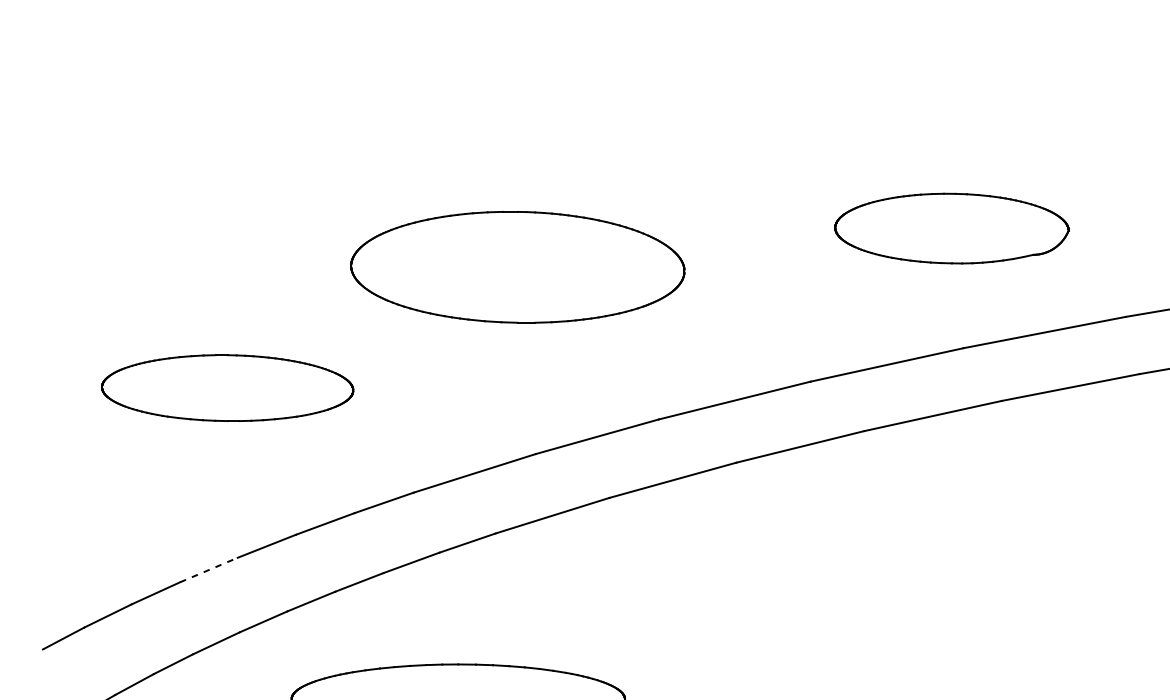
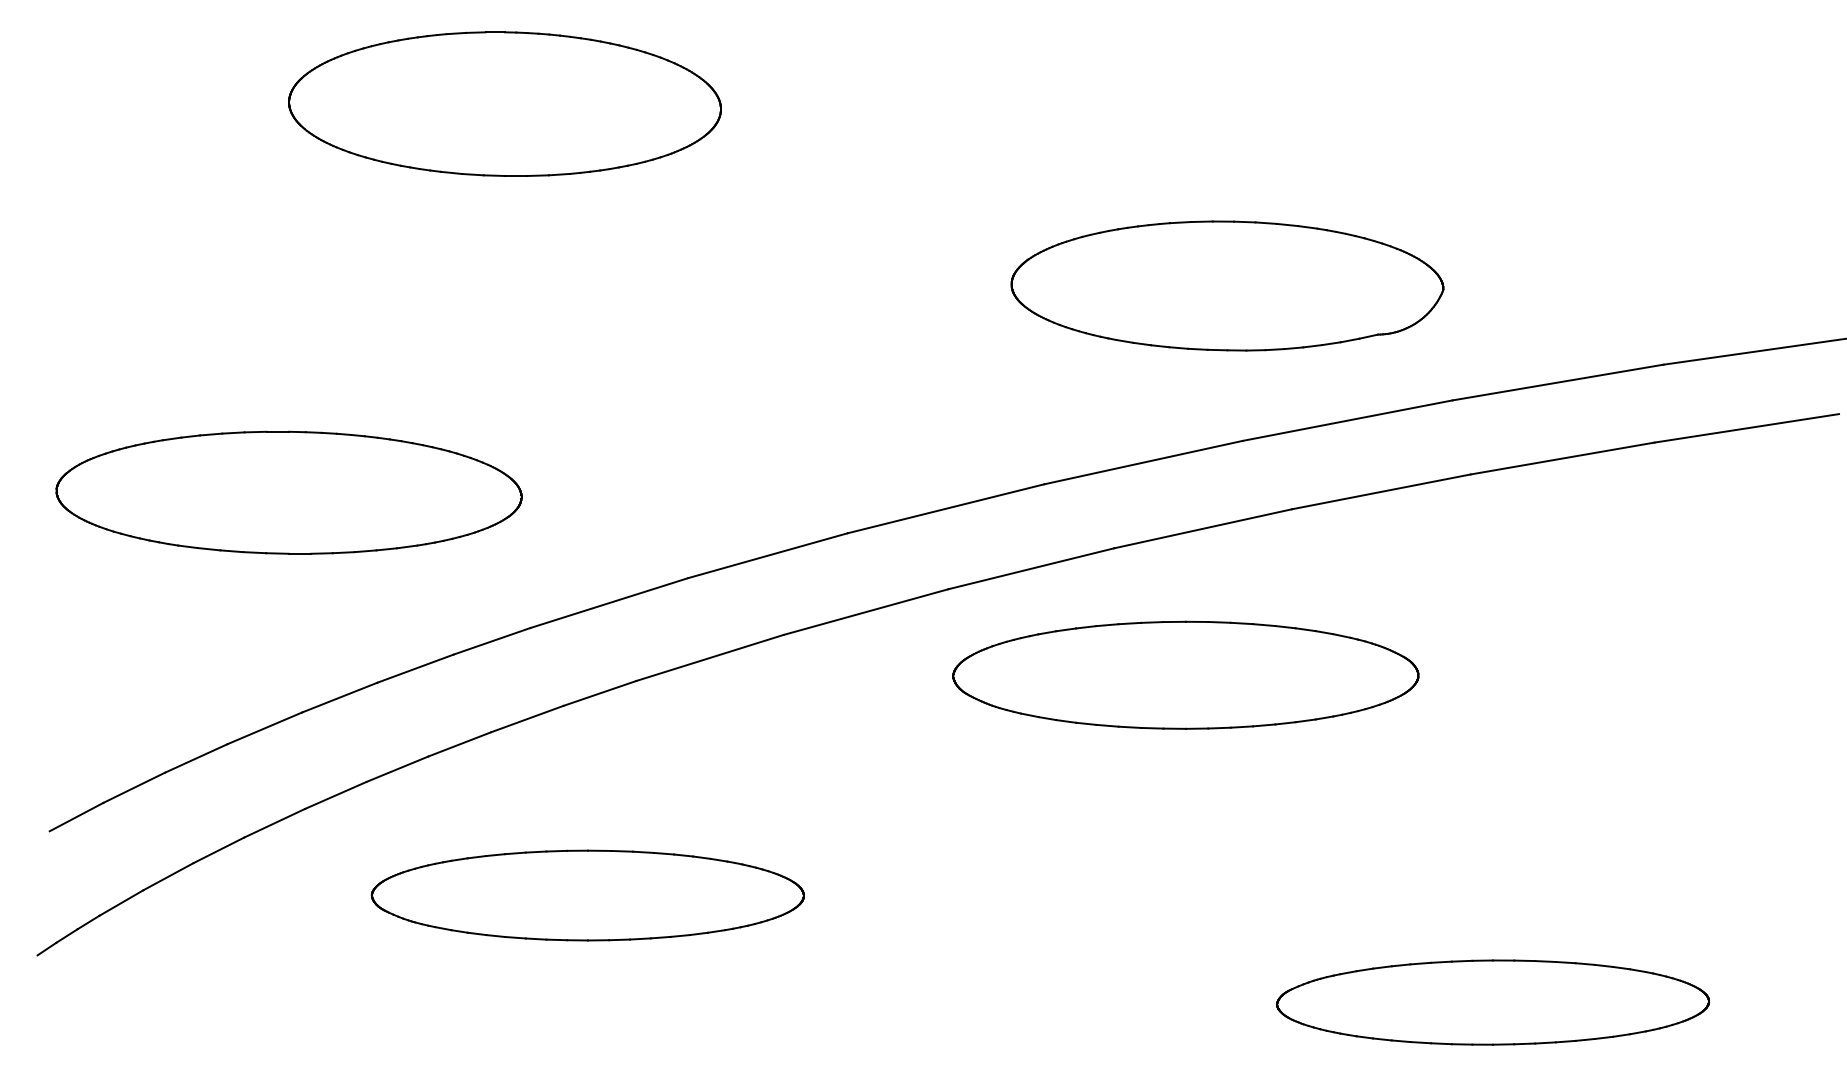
part: (951, 228) -> (1227, 285), size x1.43
part: (517, 266) -> (504, 103), moved
part: (227, 387) -> (288, 492), size x1.43
part: (919, 528) -> (1185, 674), added
line: (208, 570) -> (264, 728), dashed -> solid

